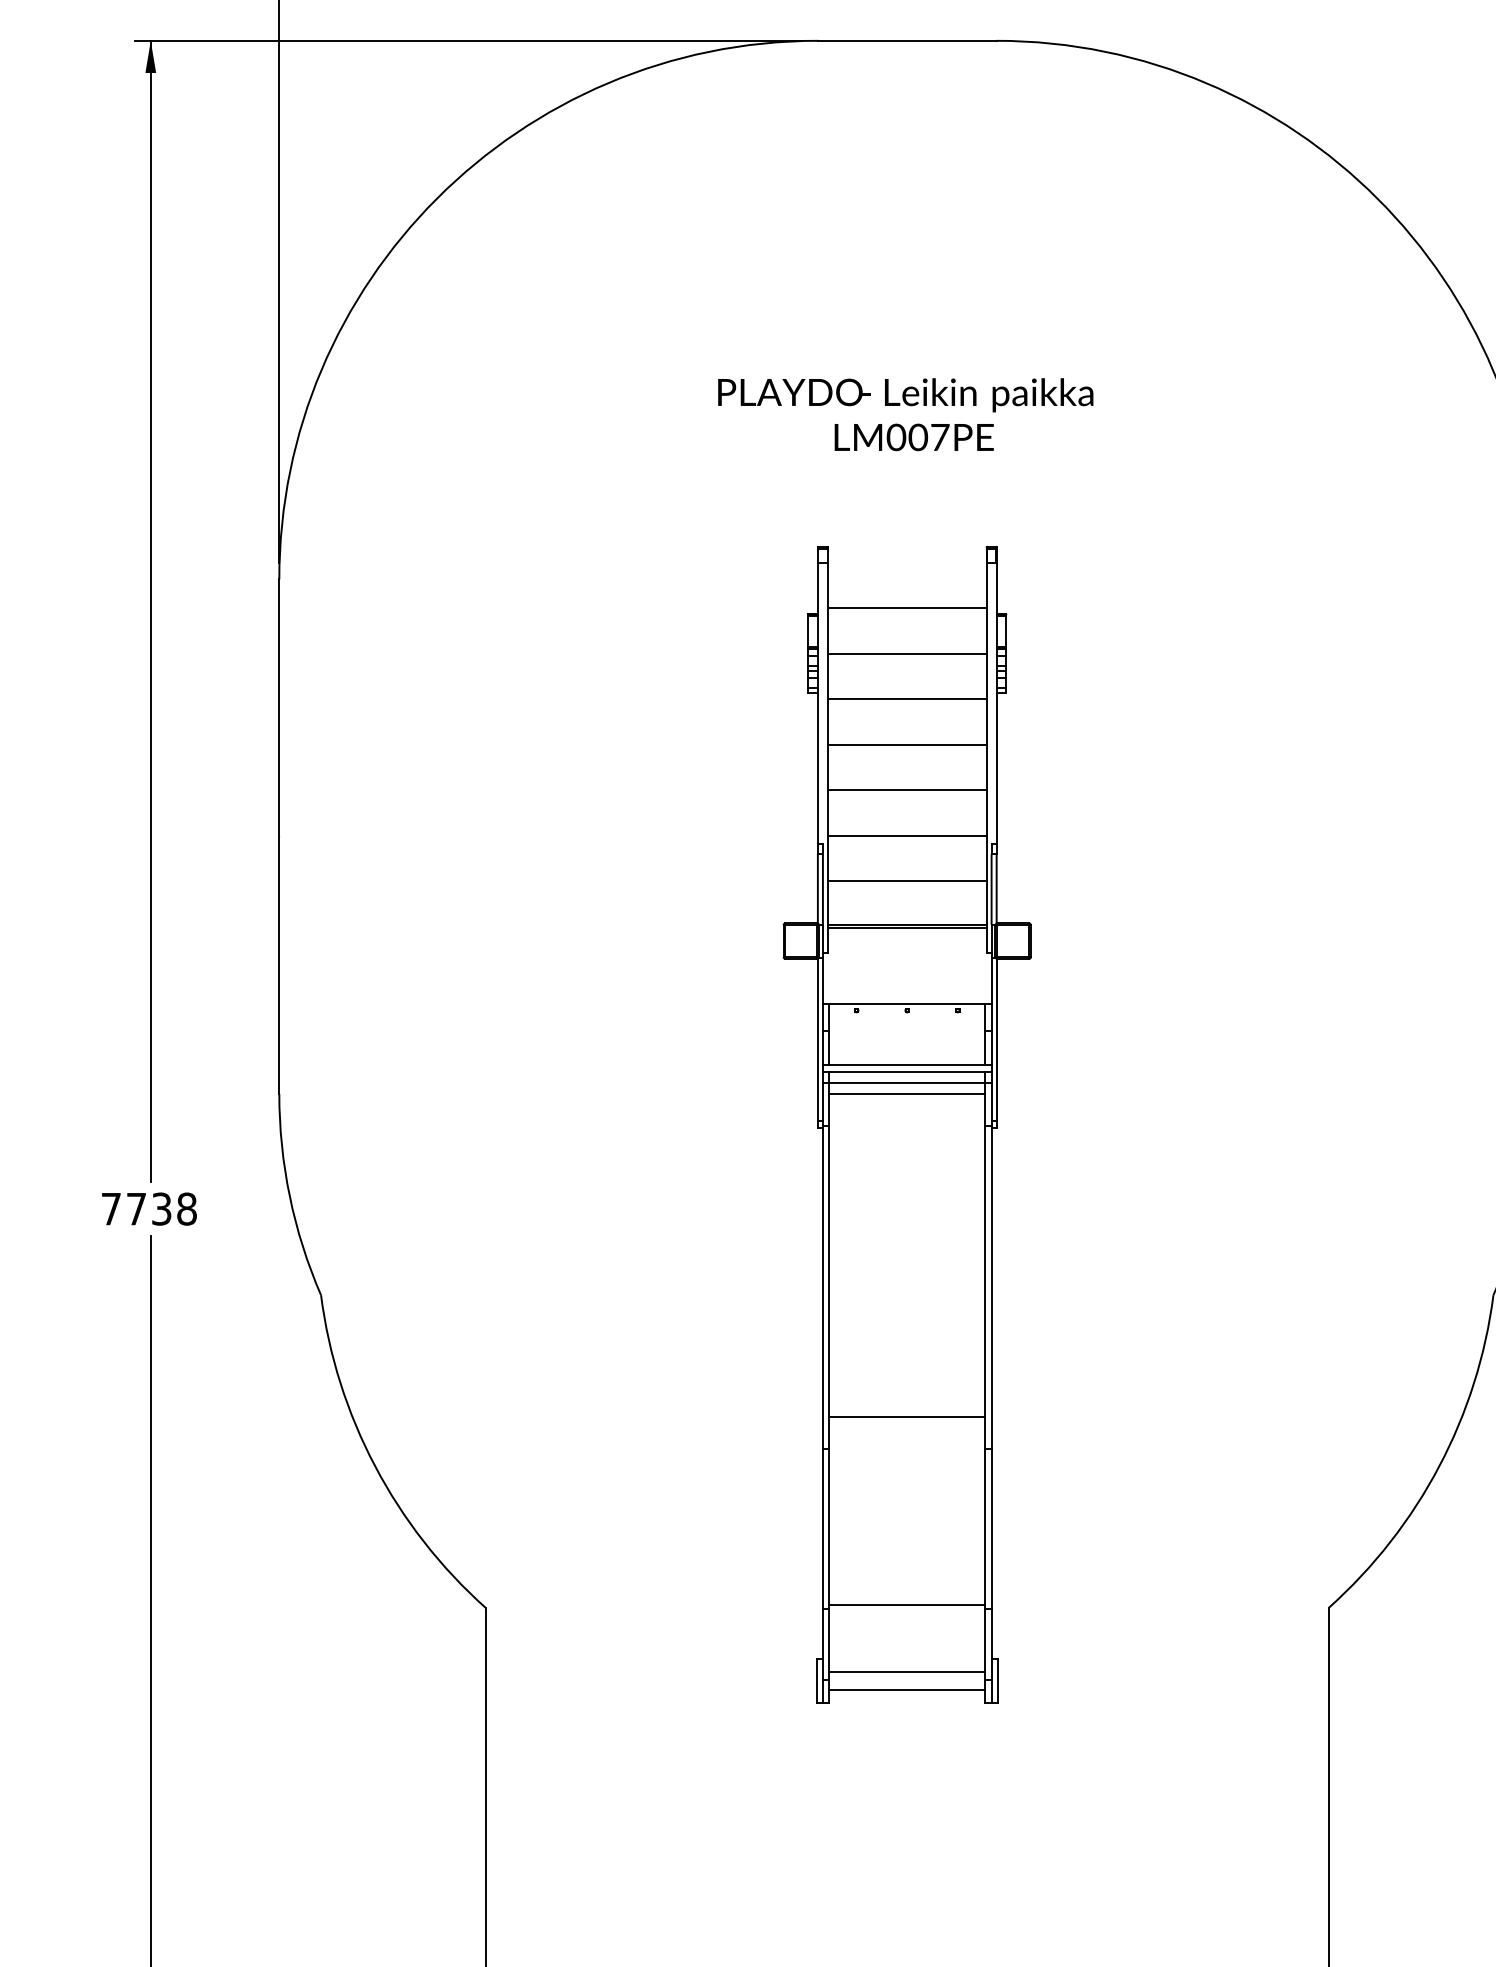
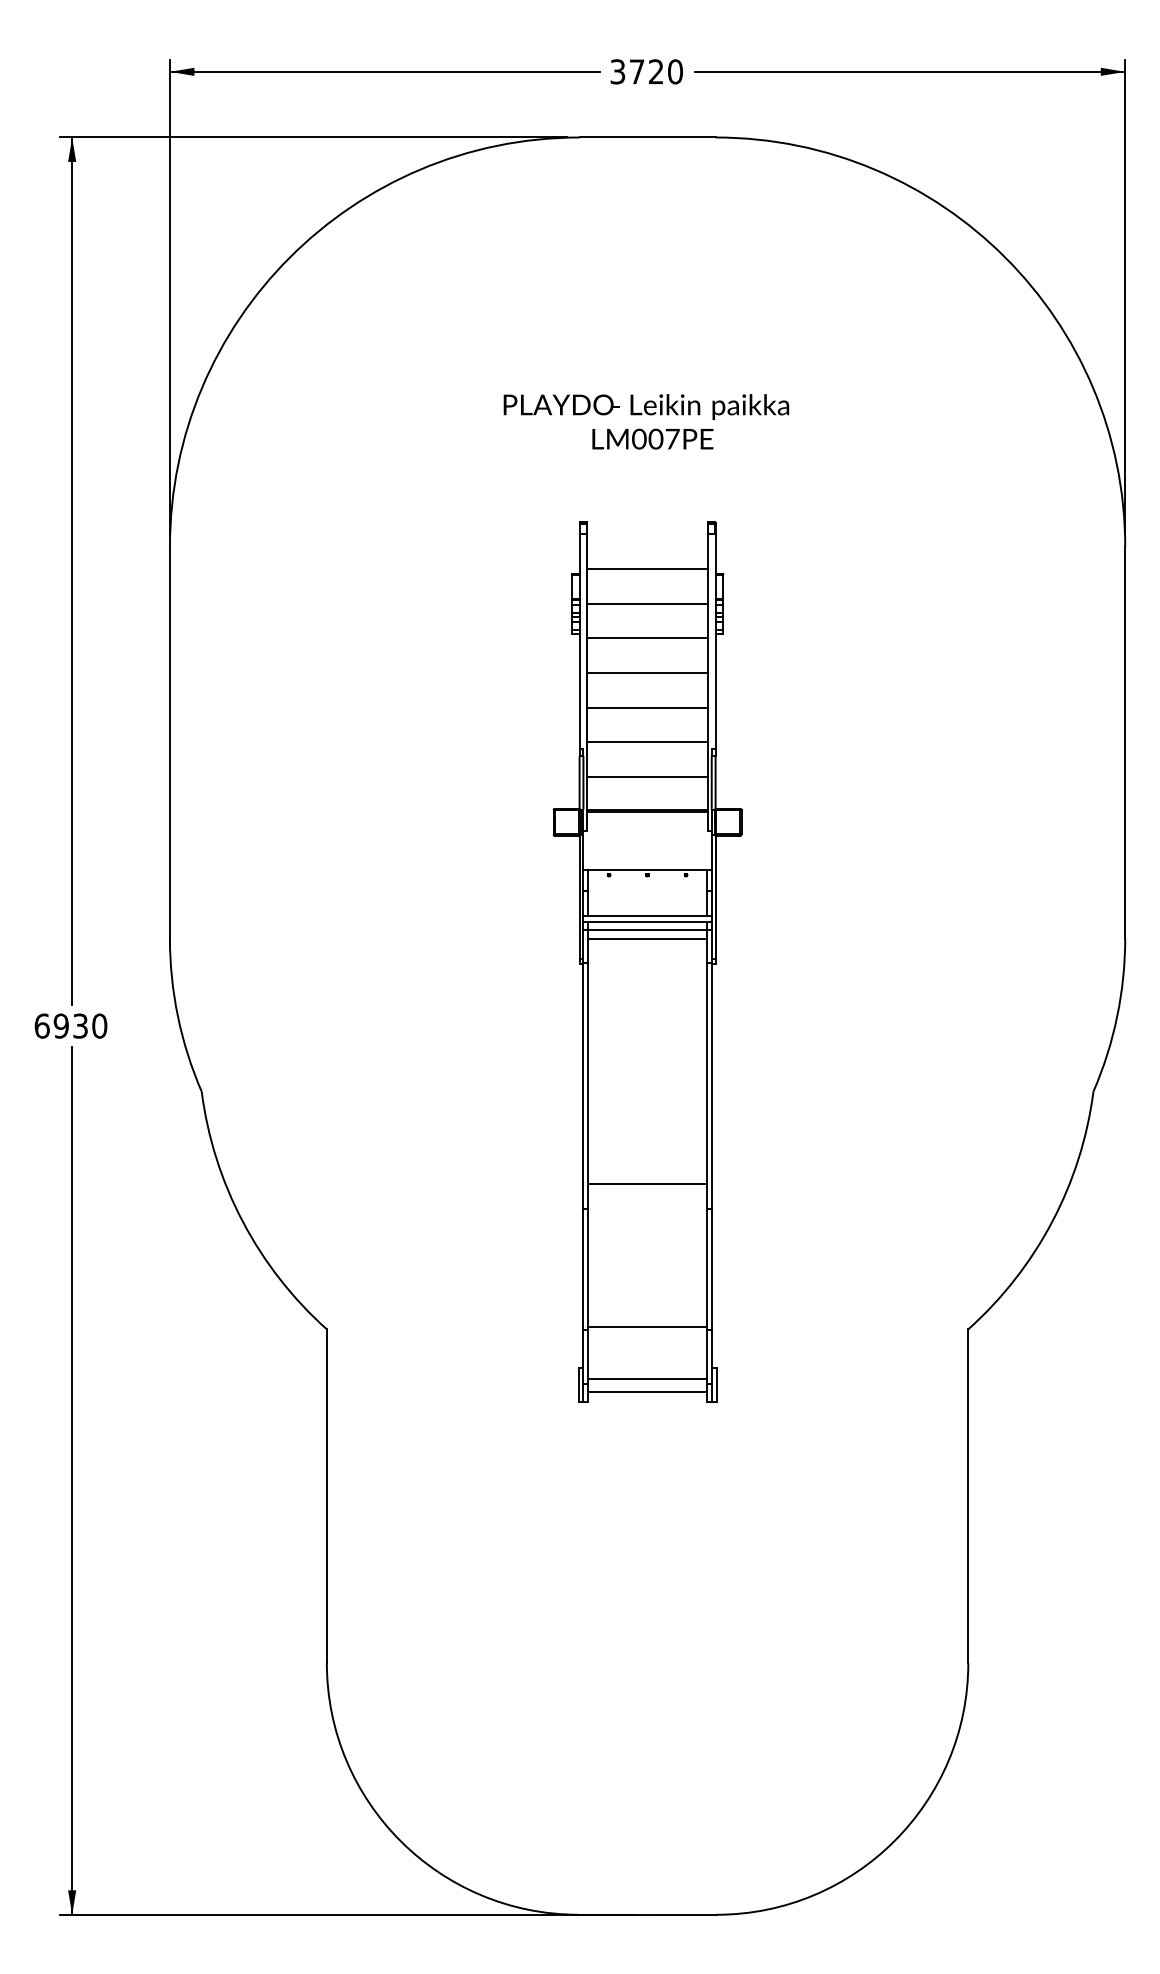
text: (148, 1208) -> (70, 1025), 7738 -> 6930

